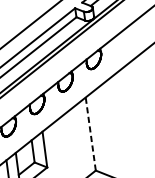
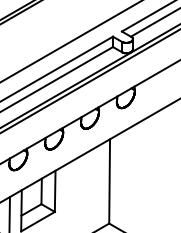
line: (90, 133) -> (109, 180), dashed -> solid

